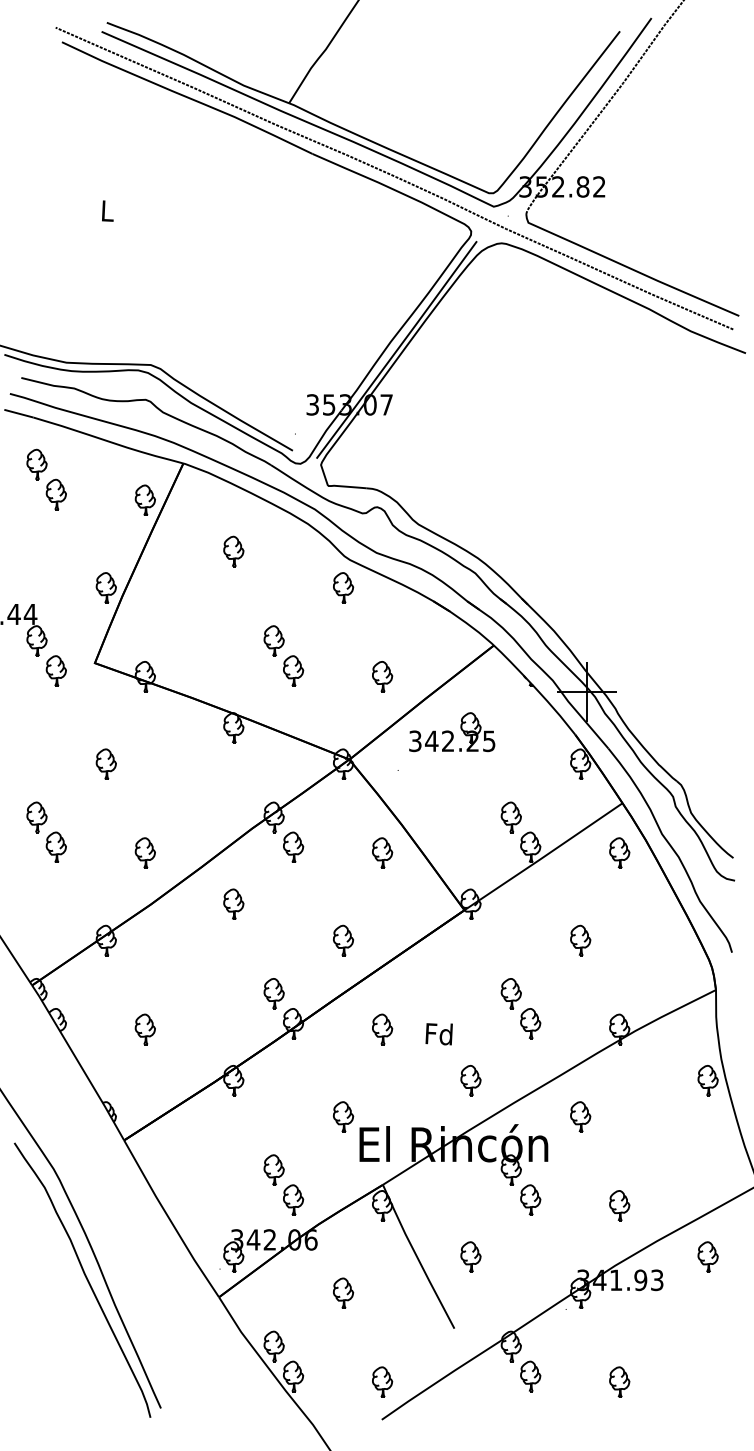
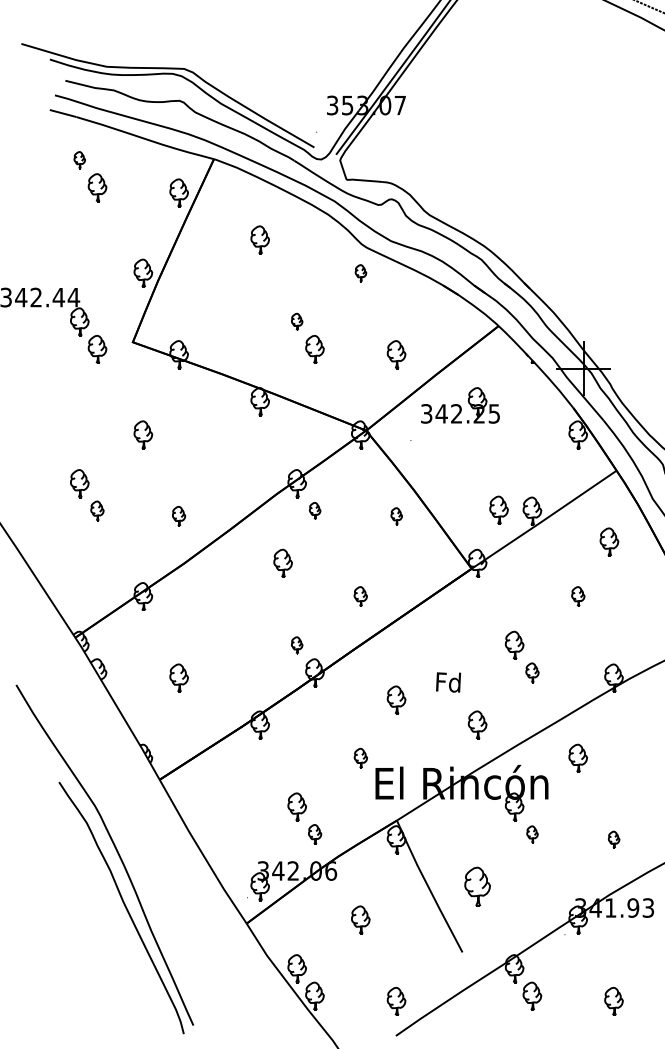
part: (36, 464) -> (79, 160), size x0.6
part: (343, 587) -> (360, 272), size x0.6
part: (273, 640) -> (296, 321), size x0.6
part: (510, 817) -> (498, 510), moved
part: (55, 846) -> (96, 510), size x0.7
part: (293, 846) -> (314, 510), size x0.6
part: (144, 852) -> (178, 515), size x0.7
part: (382, 852) -> (396, 515), size x0.6
part: (619, 852) -> (609, 541), moved
part: (233, 903) -> (282, 562), moved
part: (343, 940) -> (360, 596), size x0.7
part: (580, 940) -> (578, 596), size x0.7
part: (273, 993) -> (296, 645), size x0.6
part: (530, 1023) -> (532, 672), size x0.7
part: (382, 1029) -> (396, 700), moved
part: (343, 1116) -> (360, 757), size x0.7
part: (293, 1199) -> (314, 833), size x0.7
part: (530, 1199) -> (532, 833), size x0.6
part: (619, 1205) -> (613, 839), size x0.6
part: (470, 1256) -> (477, 886), size x1.4

